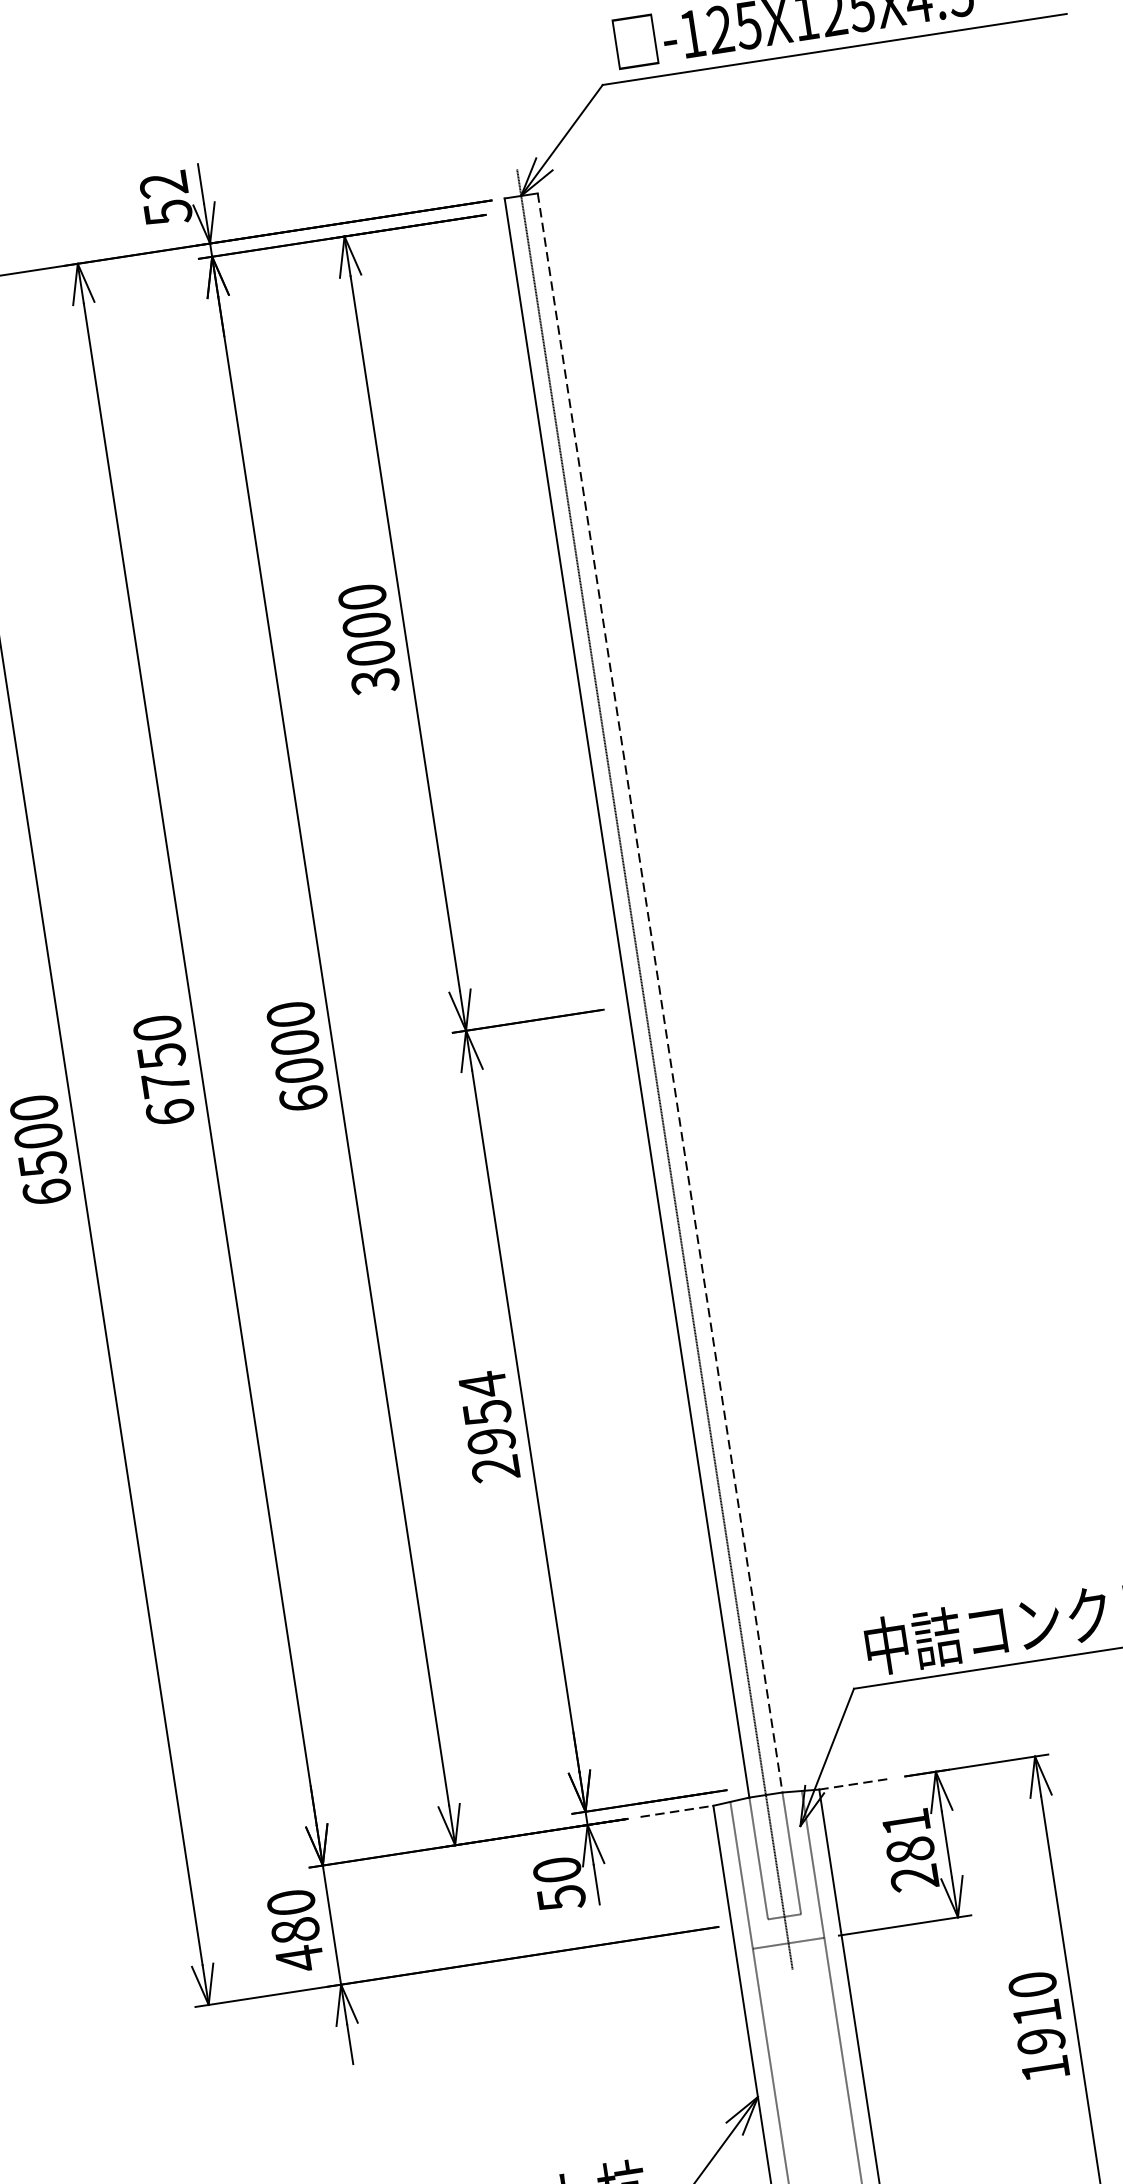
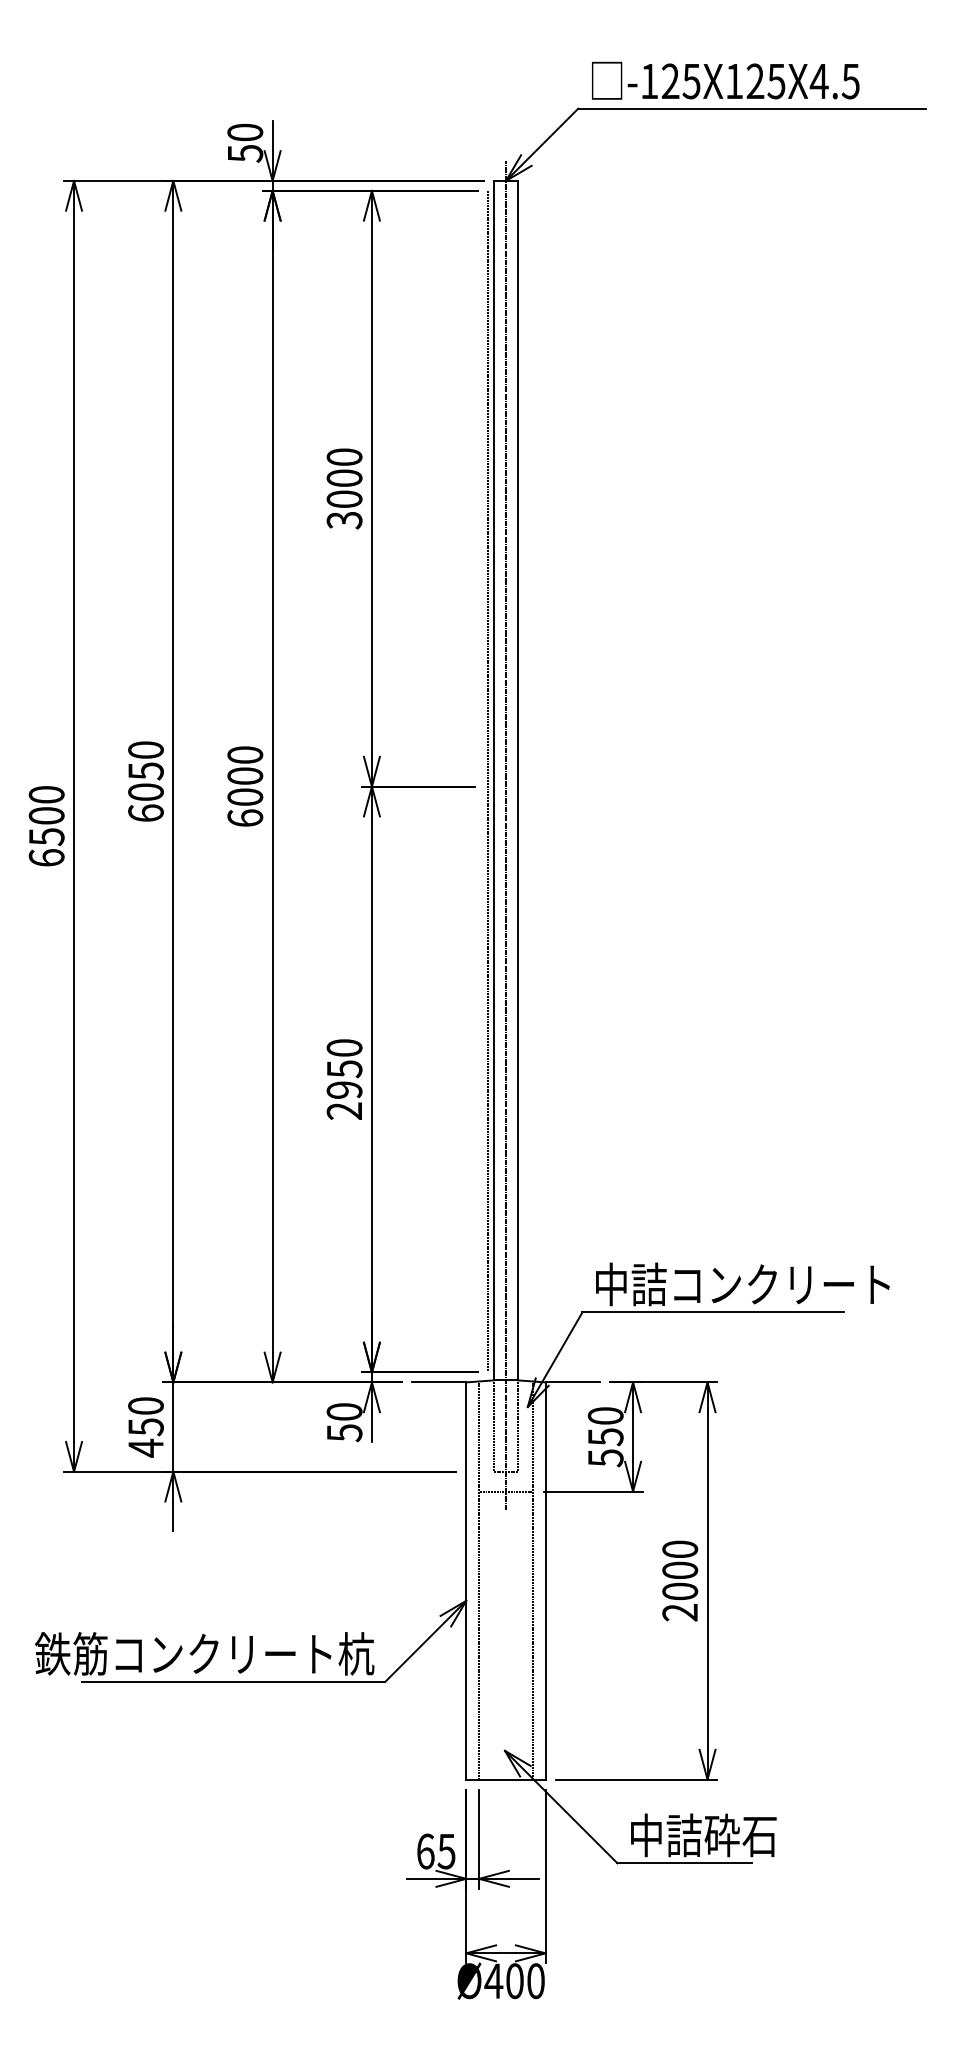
text: (164, 184) -> (245, 132), 52 -> 50
line: (660, 992) -> (518, 780), dashed -> solid
line: (619, 1000) -> (487, 781), added
text: (165, 1083) -> (145, 791), 6750 -> 6050
text: (482, 1384) -> (344, 1047), 2954 -> 2950
line: (856, 1784) -> (573, 1382), dashed -> solid
line: (677, 1811) -> (439, 1382), dashed -> solid
text: (910, 1850) -> (605, 1437), 281 -> 550
text: (294, 1931) -> (145, 1427), 480 -> 450
text: (1041, 2040) -> (680, 1591), 1910 -> 2000

